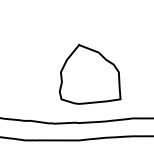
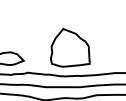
part: (90, 73) -> (70, 47), moved

